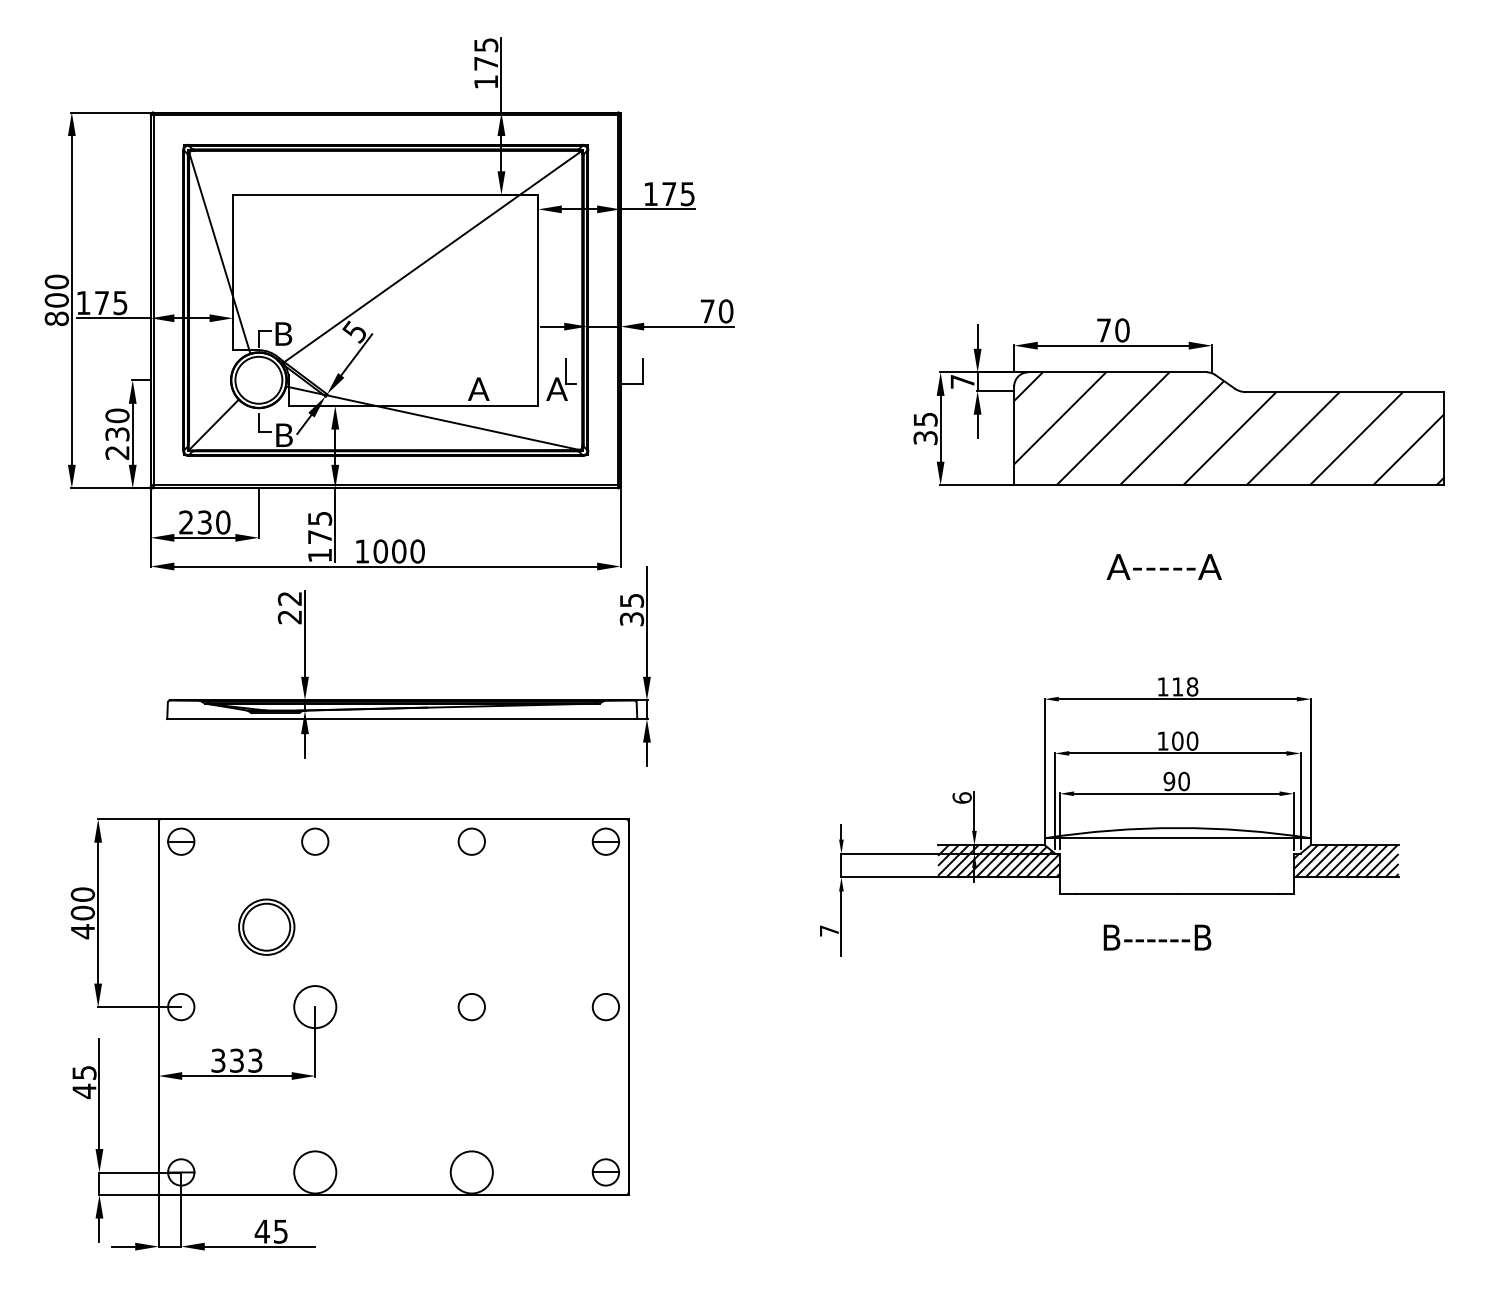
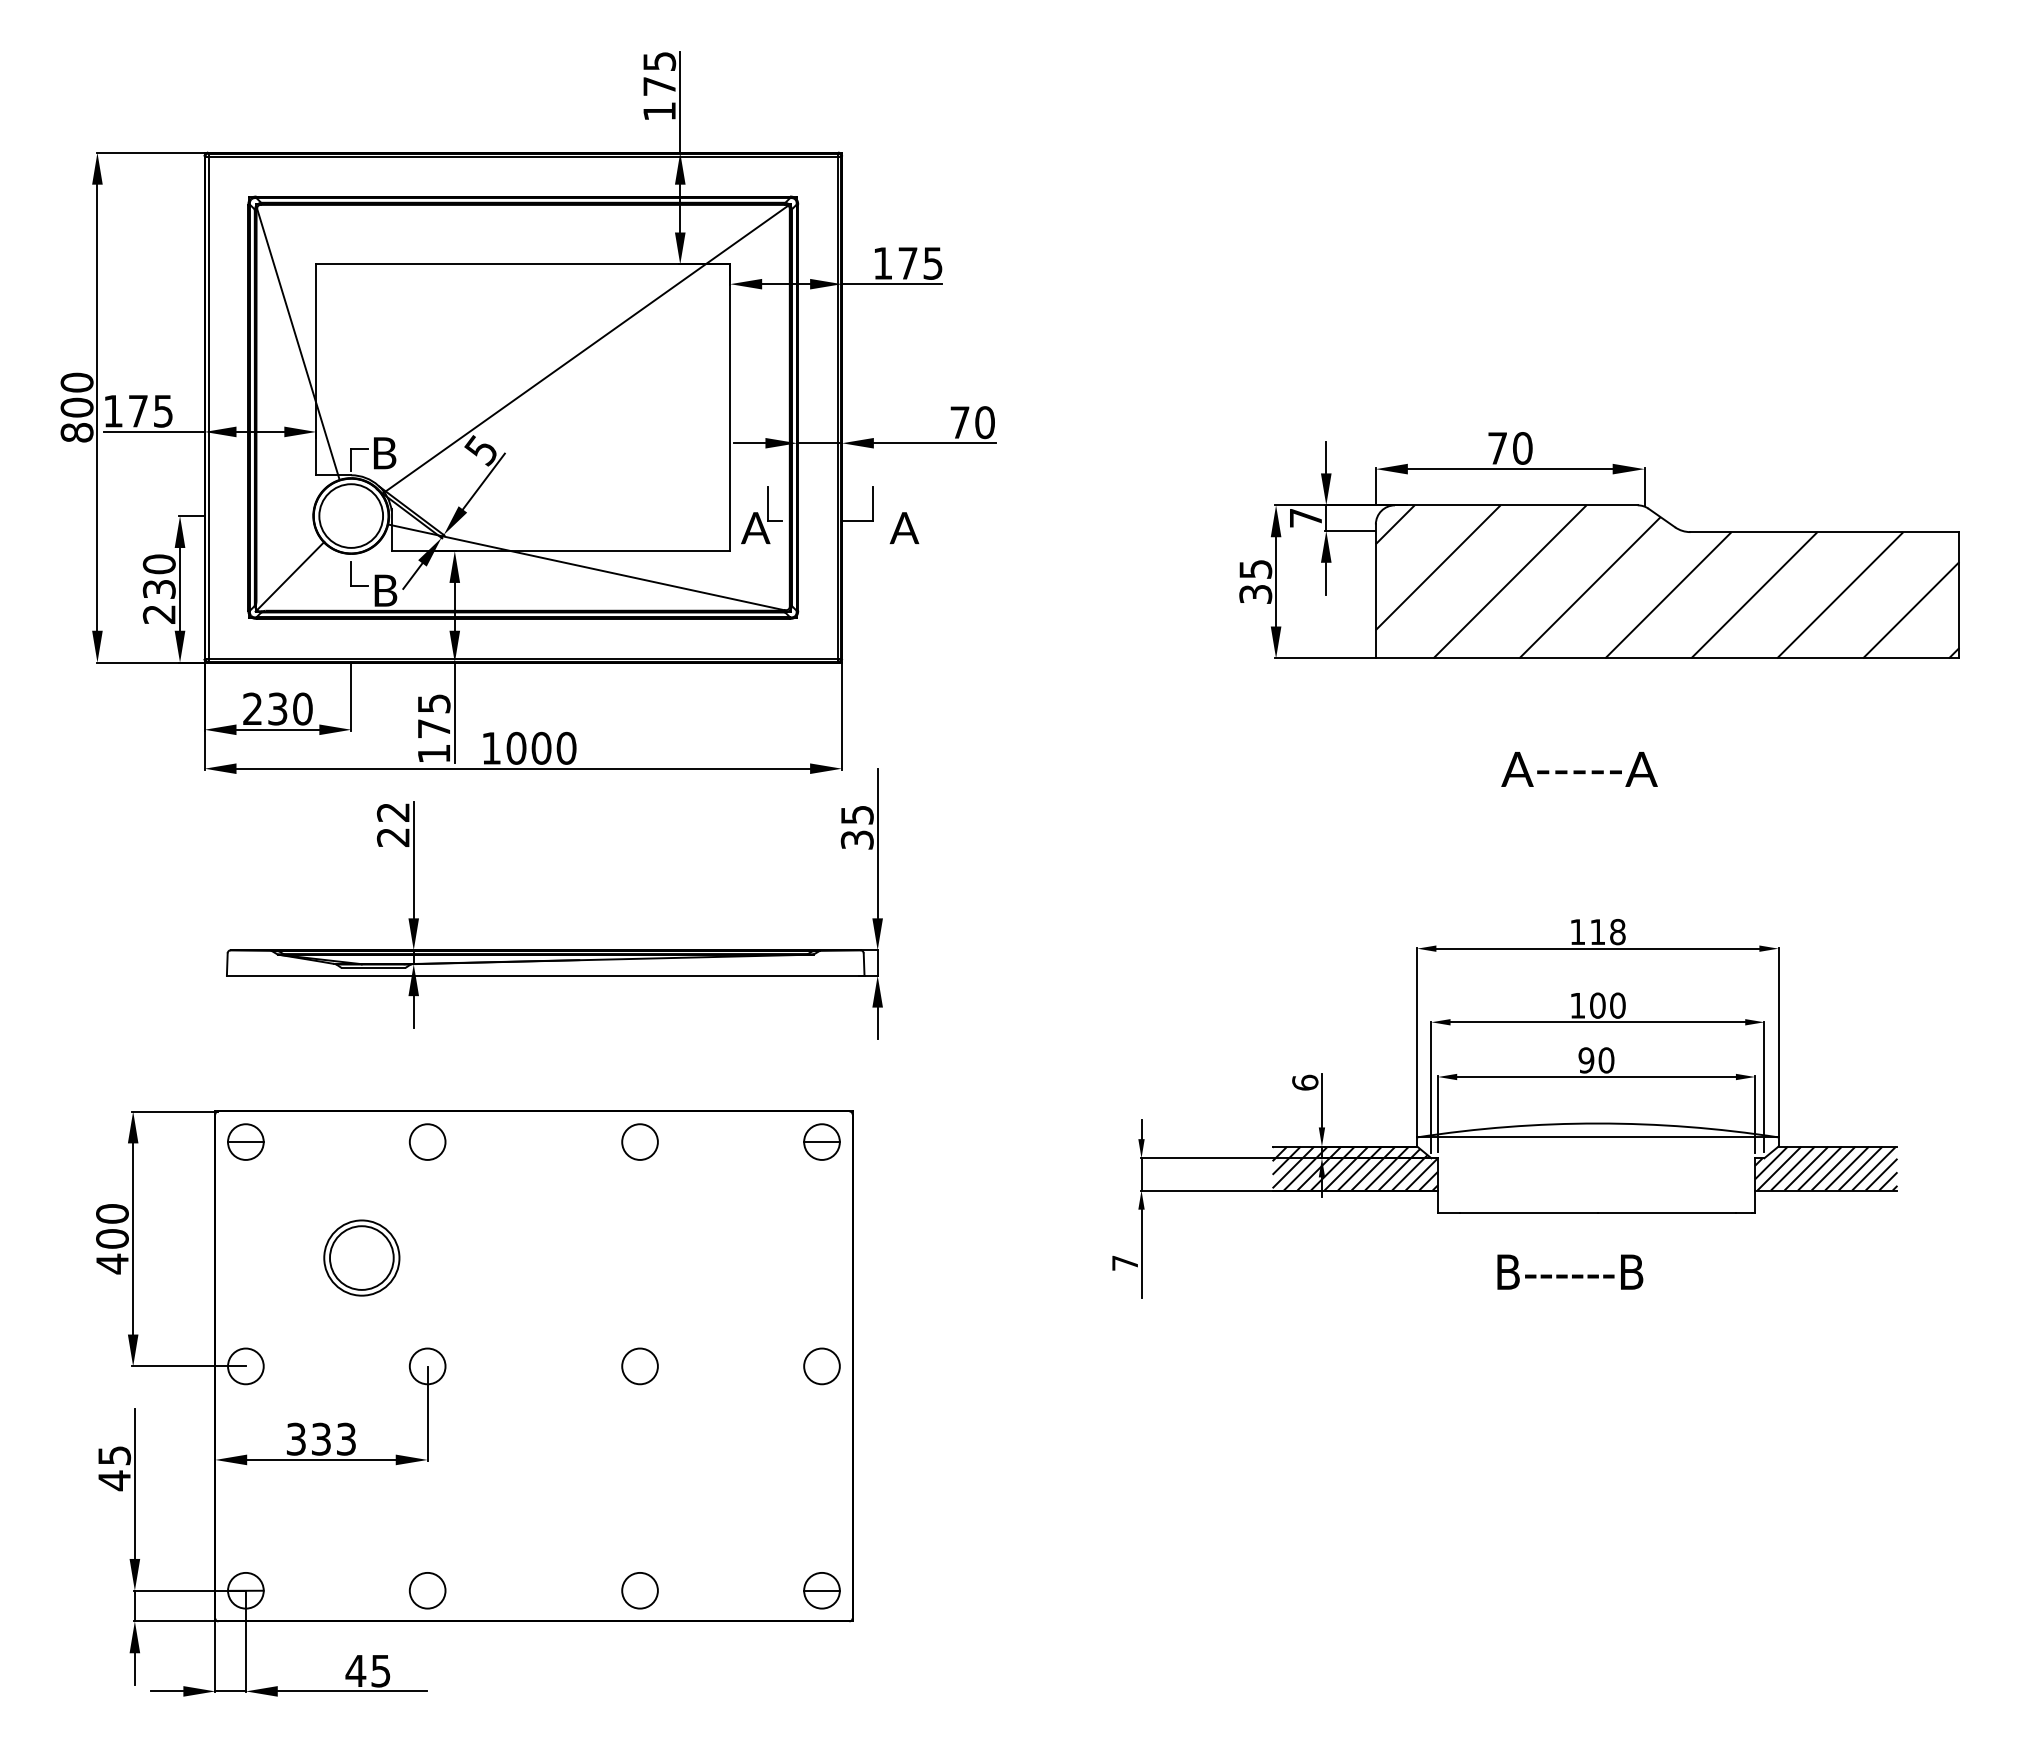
text: (478, 388) -> (904, 527), moved
circle: (315, 1007) -> (427, 1366), size x0.62
circle: (315, 1172) -> (427, 1590), size x0.62
circle: (471, 1172) -> (639, 1590), size x0.62

